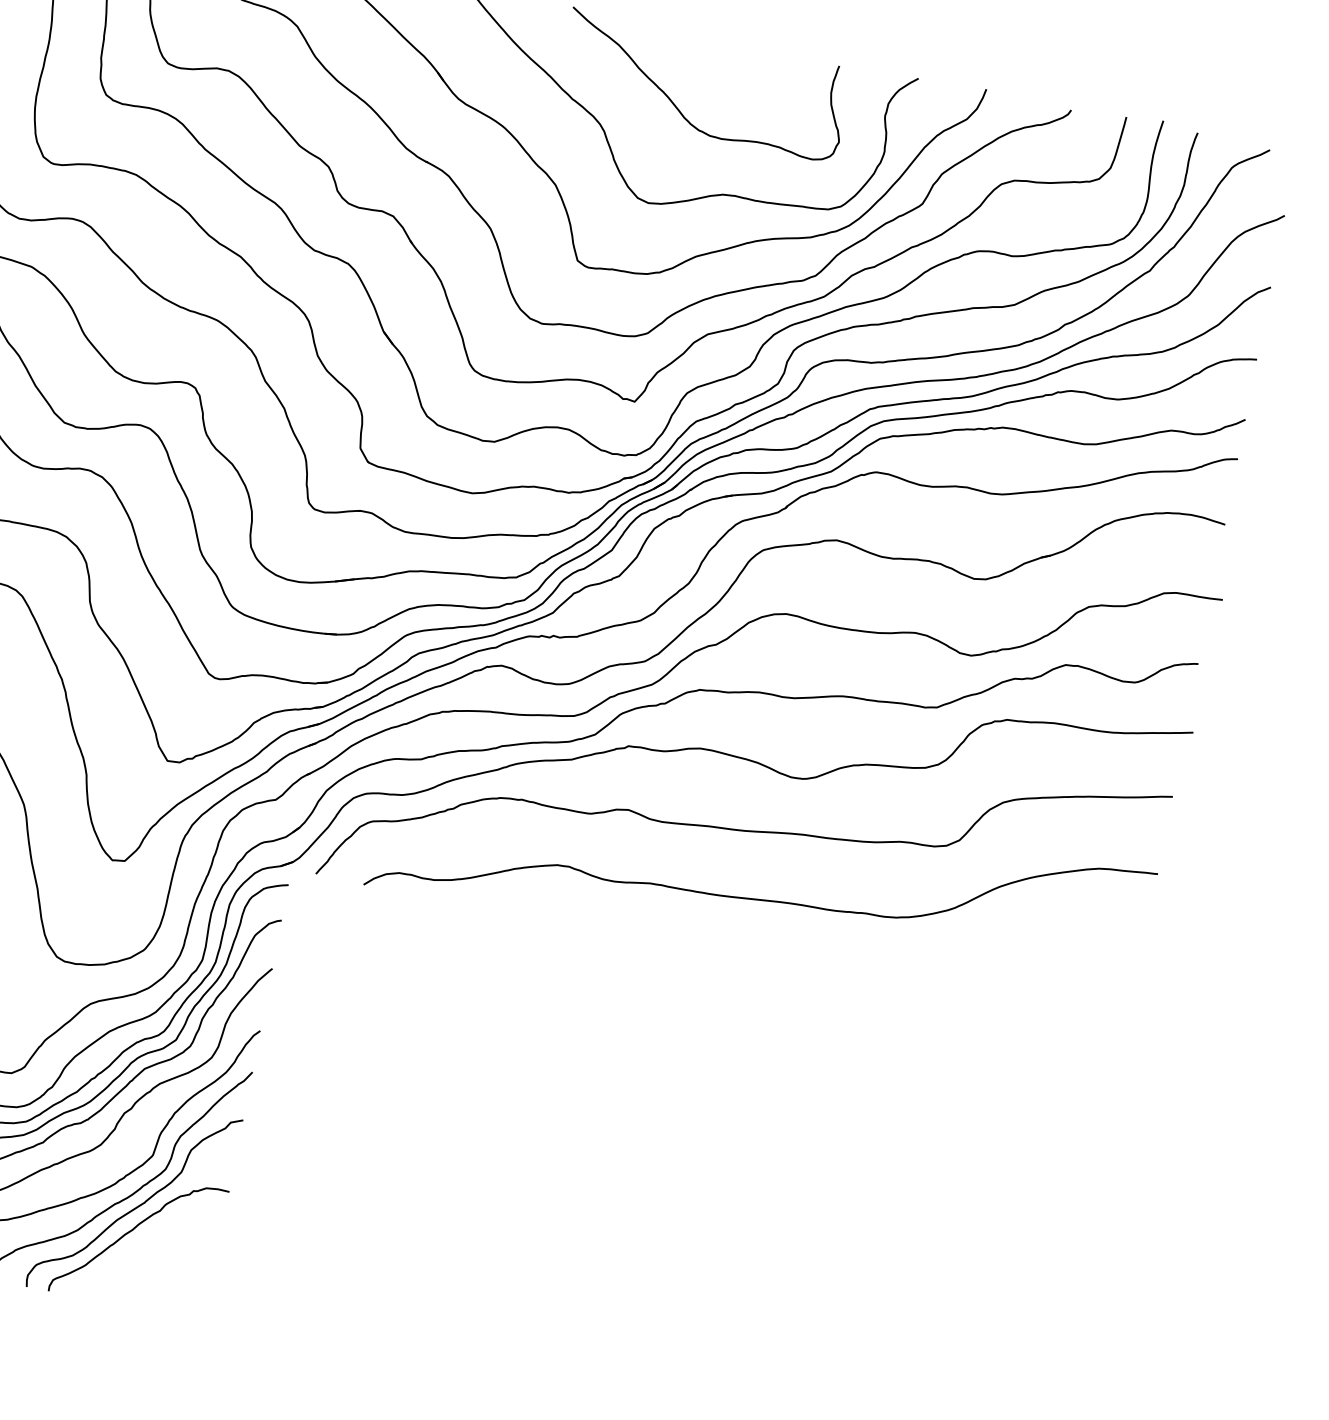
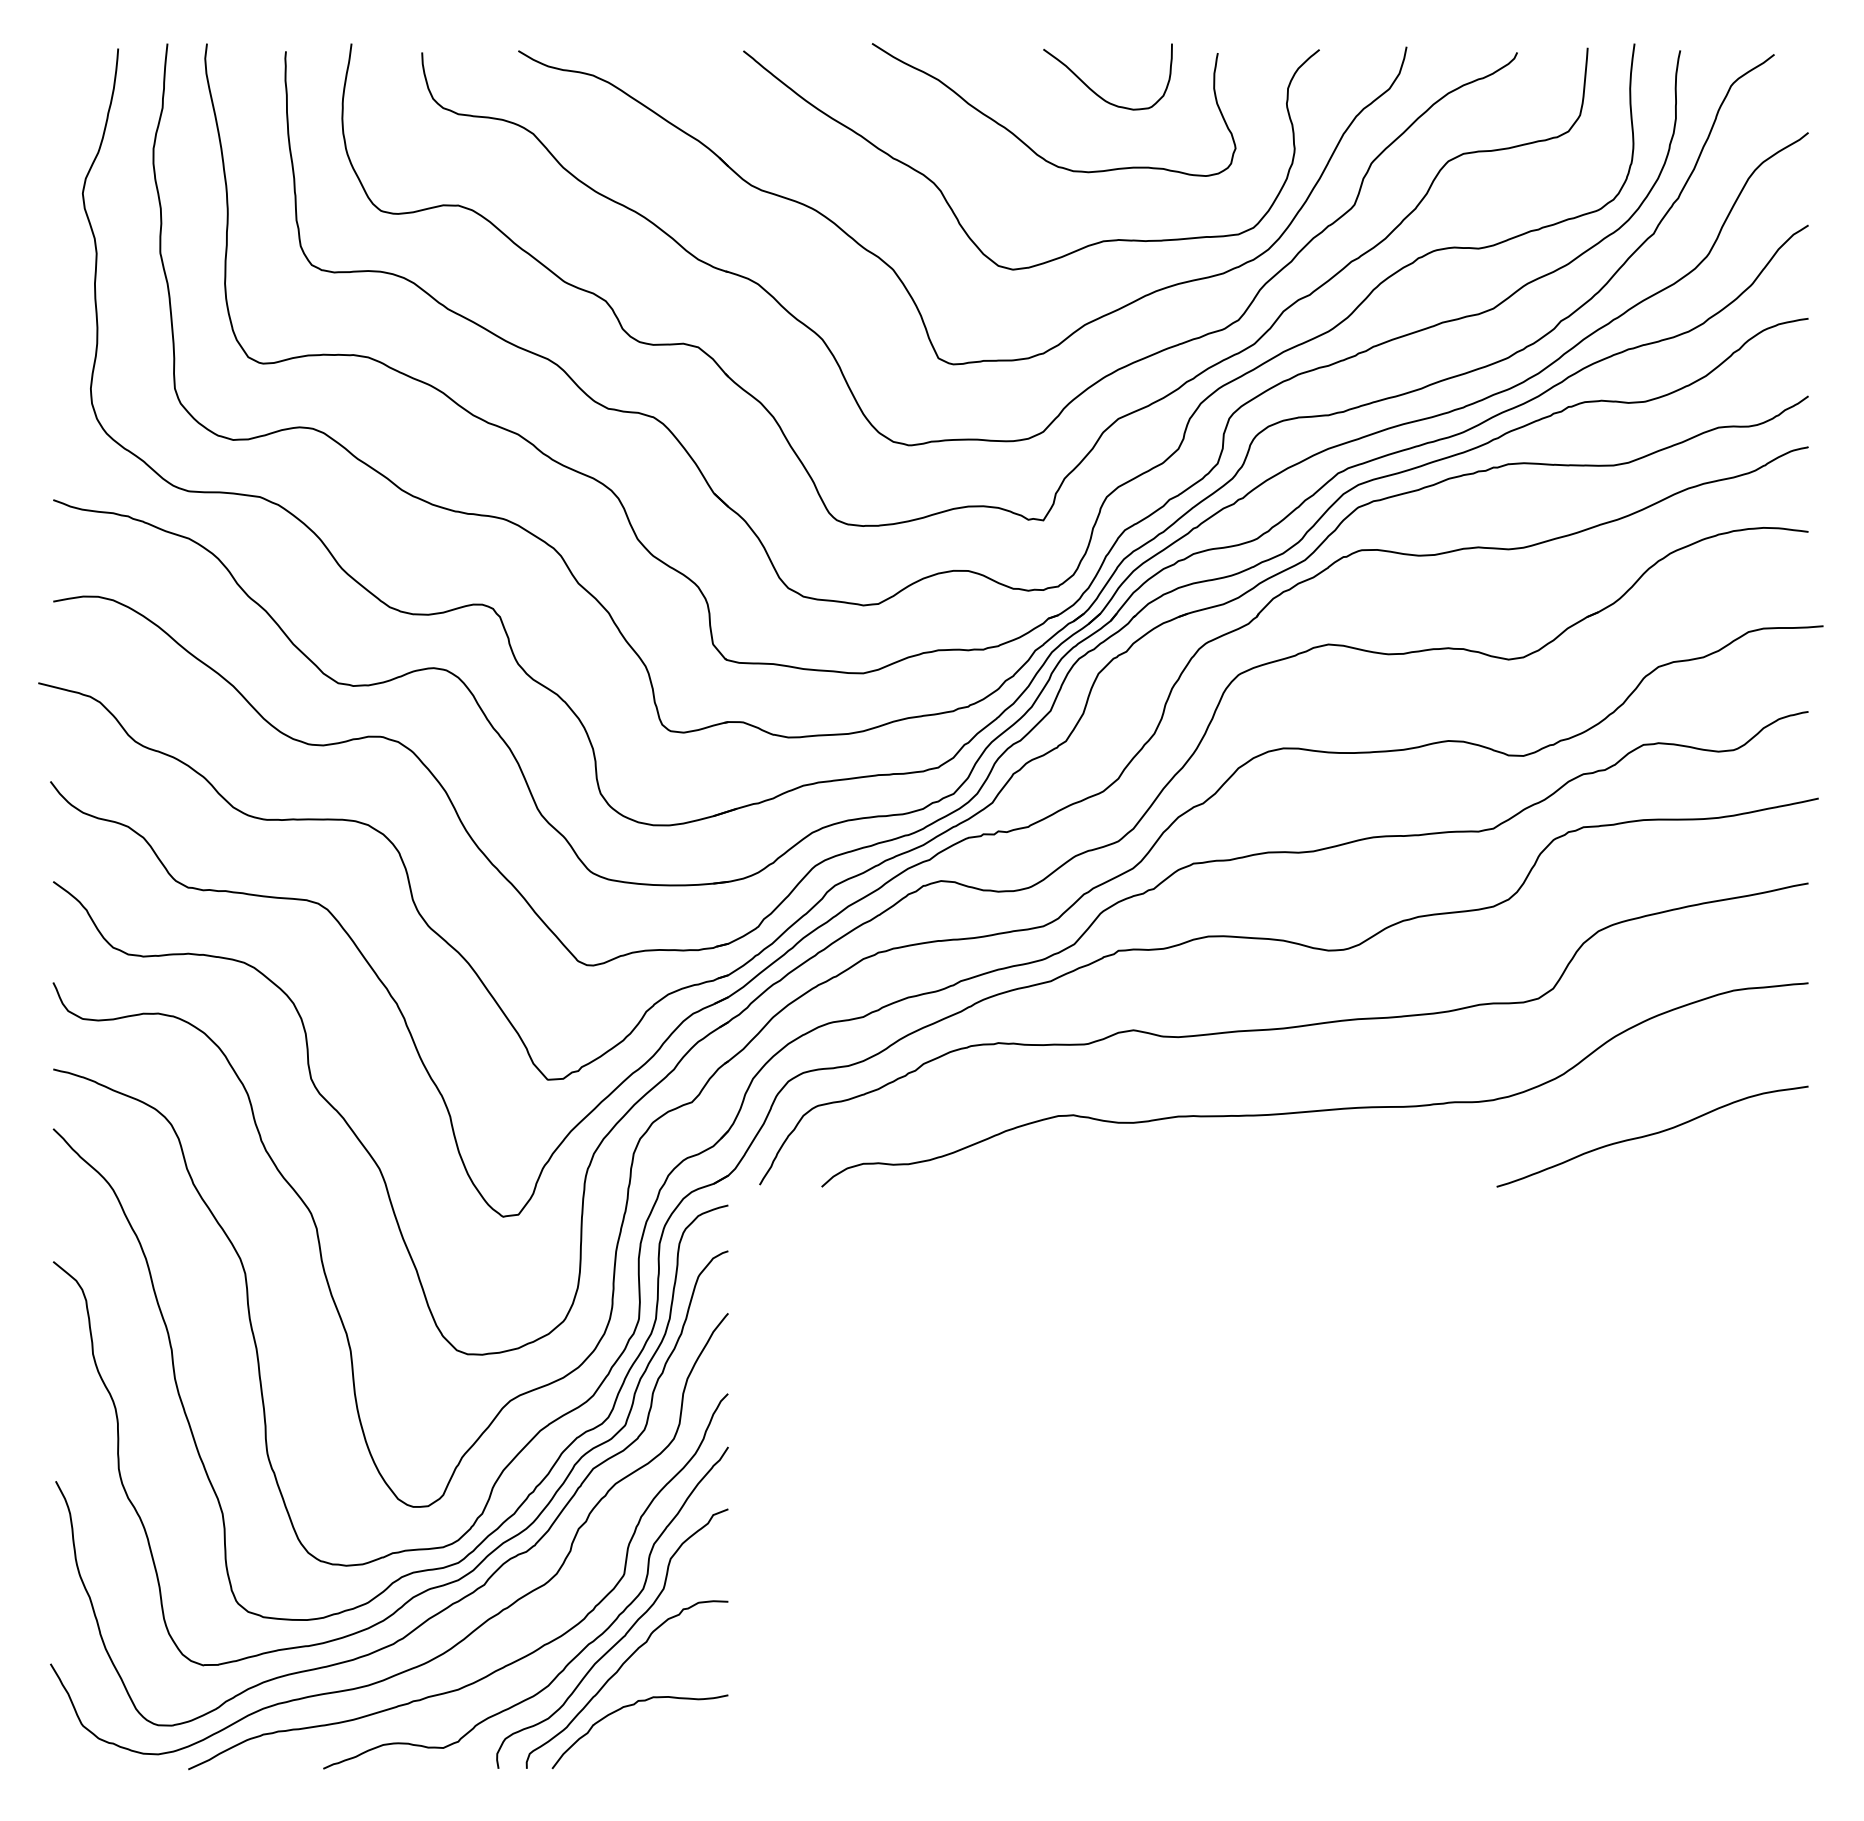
curve: (740, 79) -> (1097, 93), added
curve: (1014, 968) -> (1652, 1135), added
curve: (141, 1258) -> (634, 1705), added

